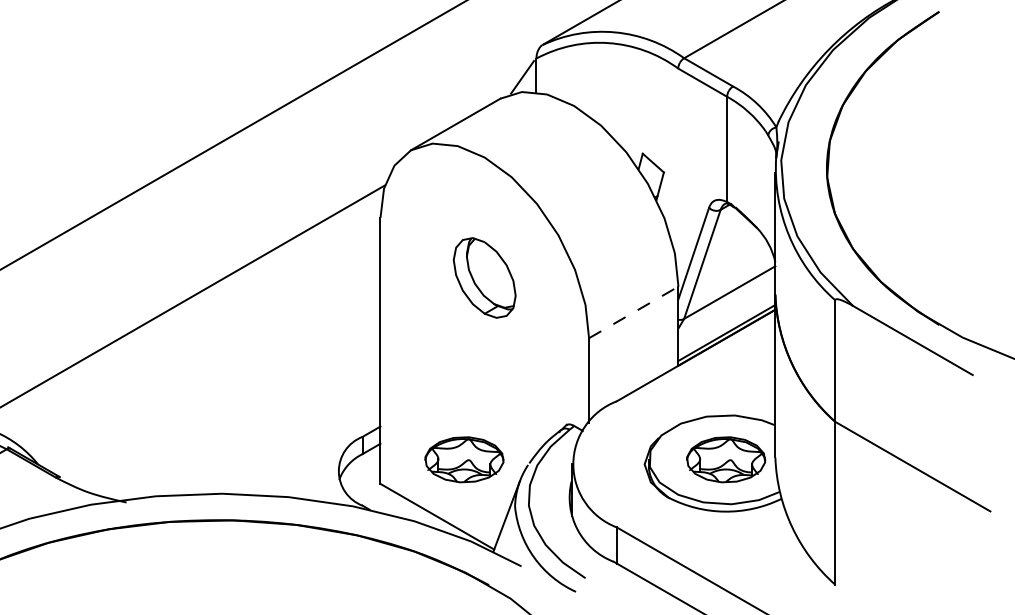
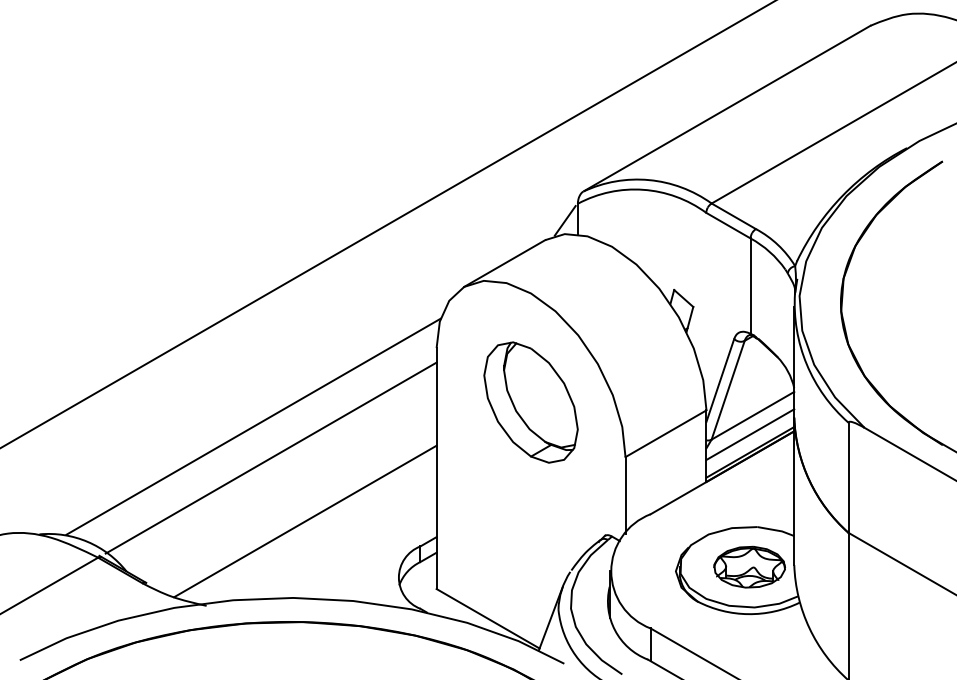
part: (484, 277) -> (530, 402), size x1.67
line: (634, 312) -> (666, 433), dashed -> solid
line: (727, 313) -> (750, 434), added
line: (197, 338) -> (270, 457), added
line: (235, 409) -> (305, 521), added
part: (464, 459) -> (512, 566), removed

